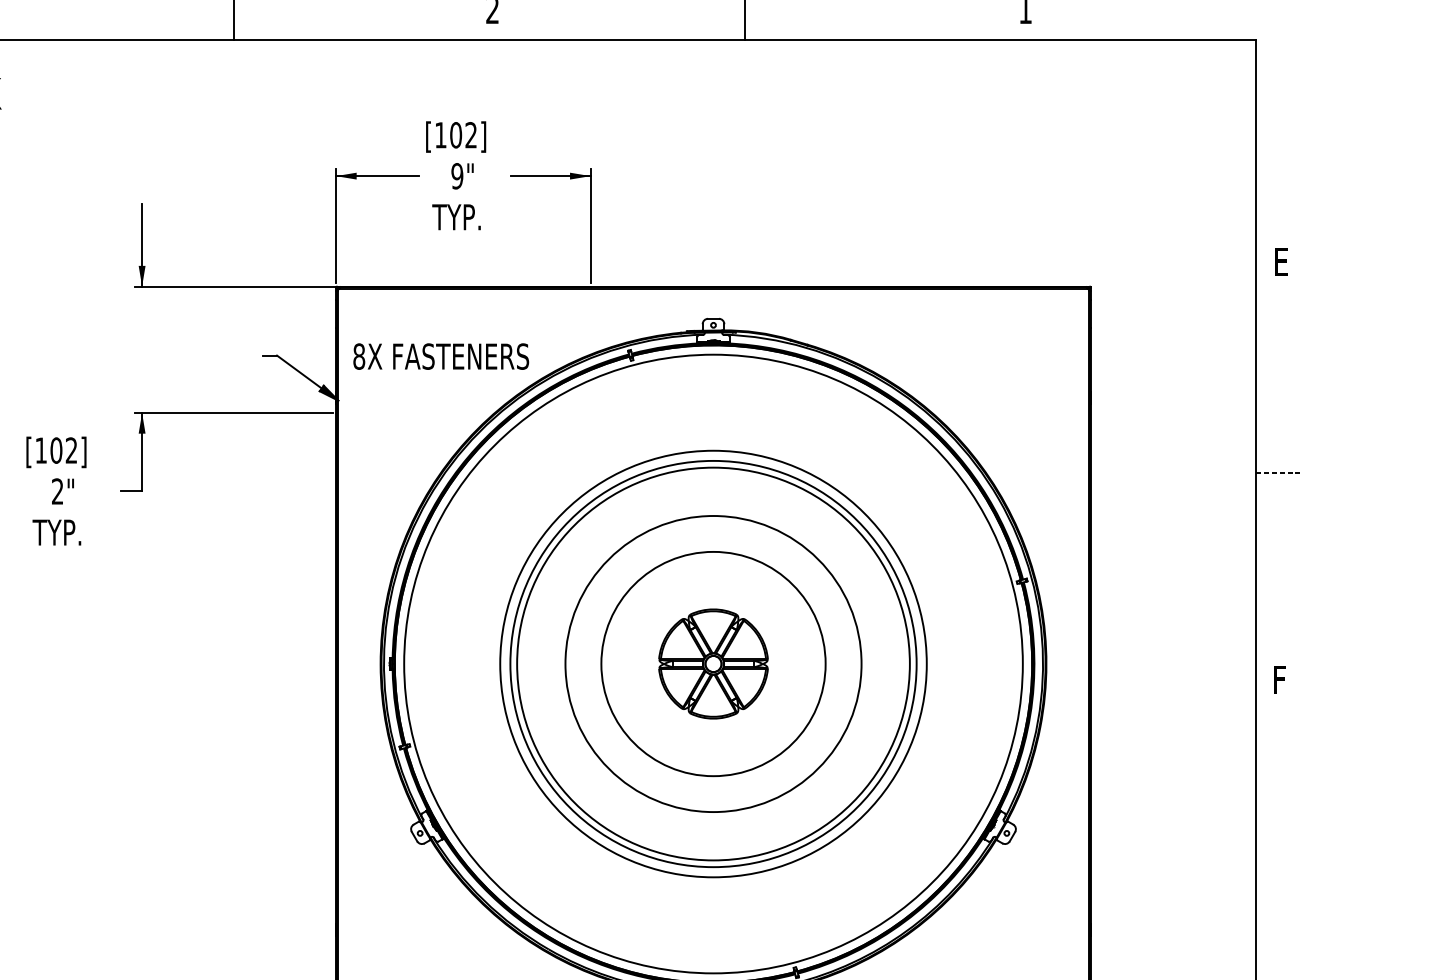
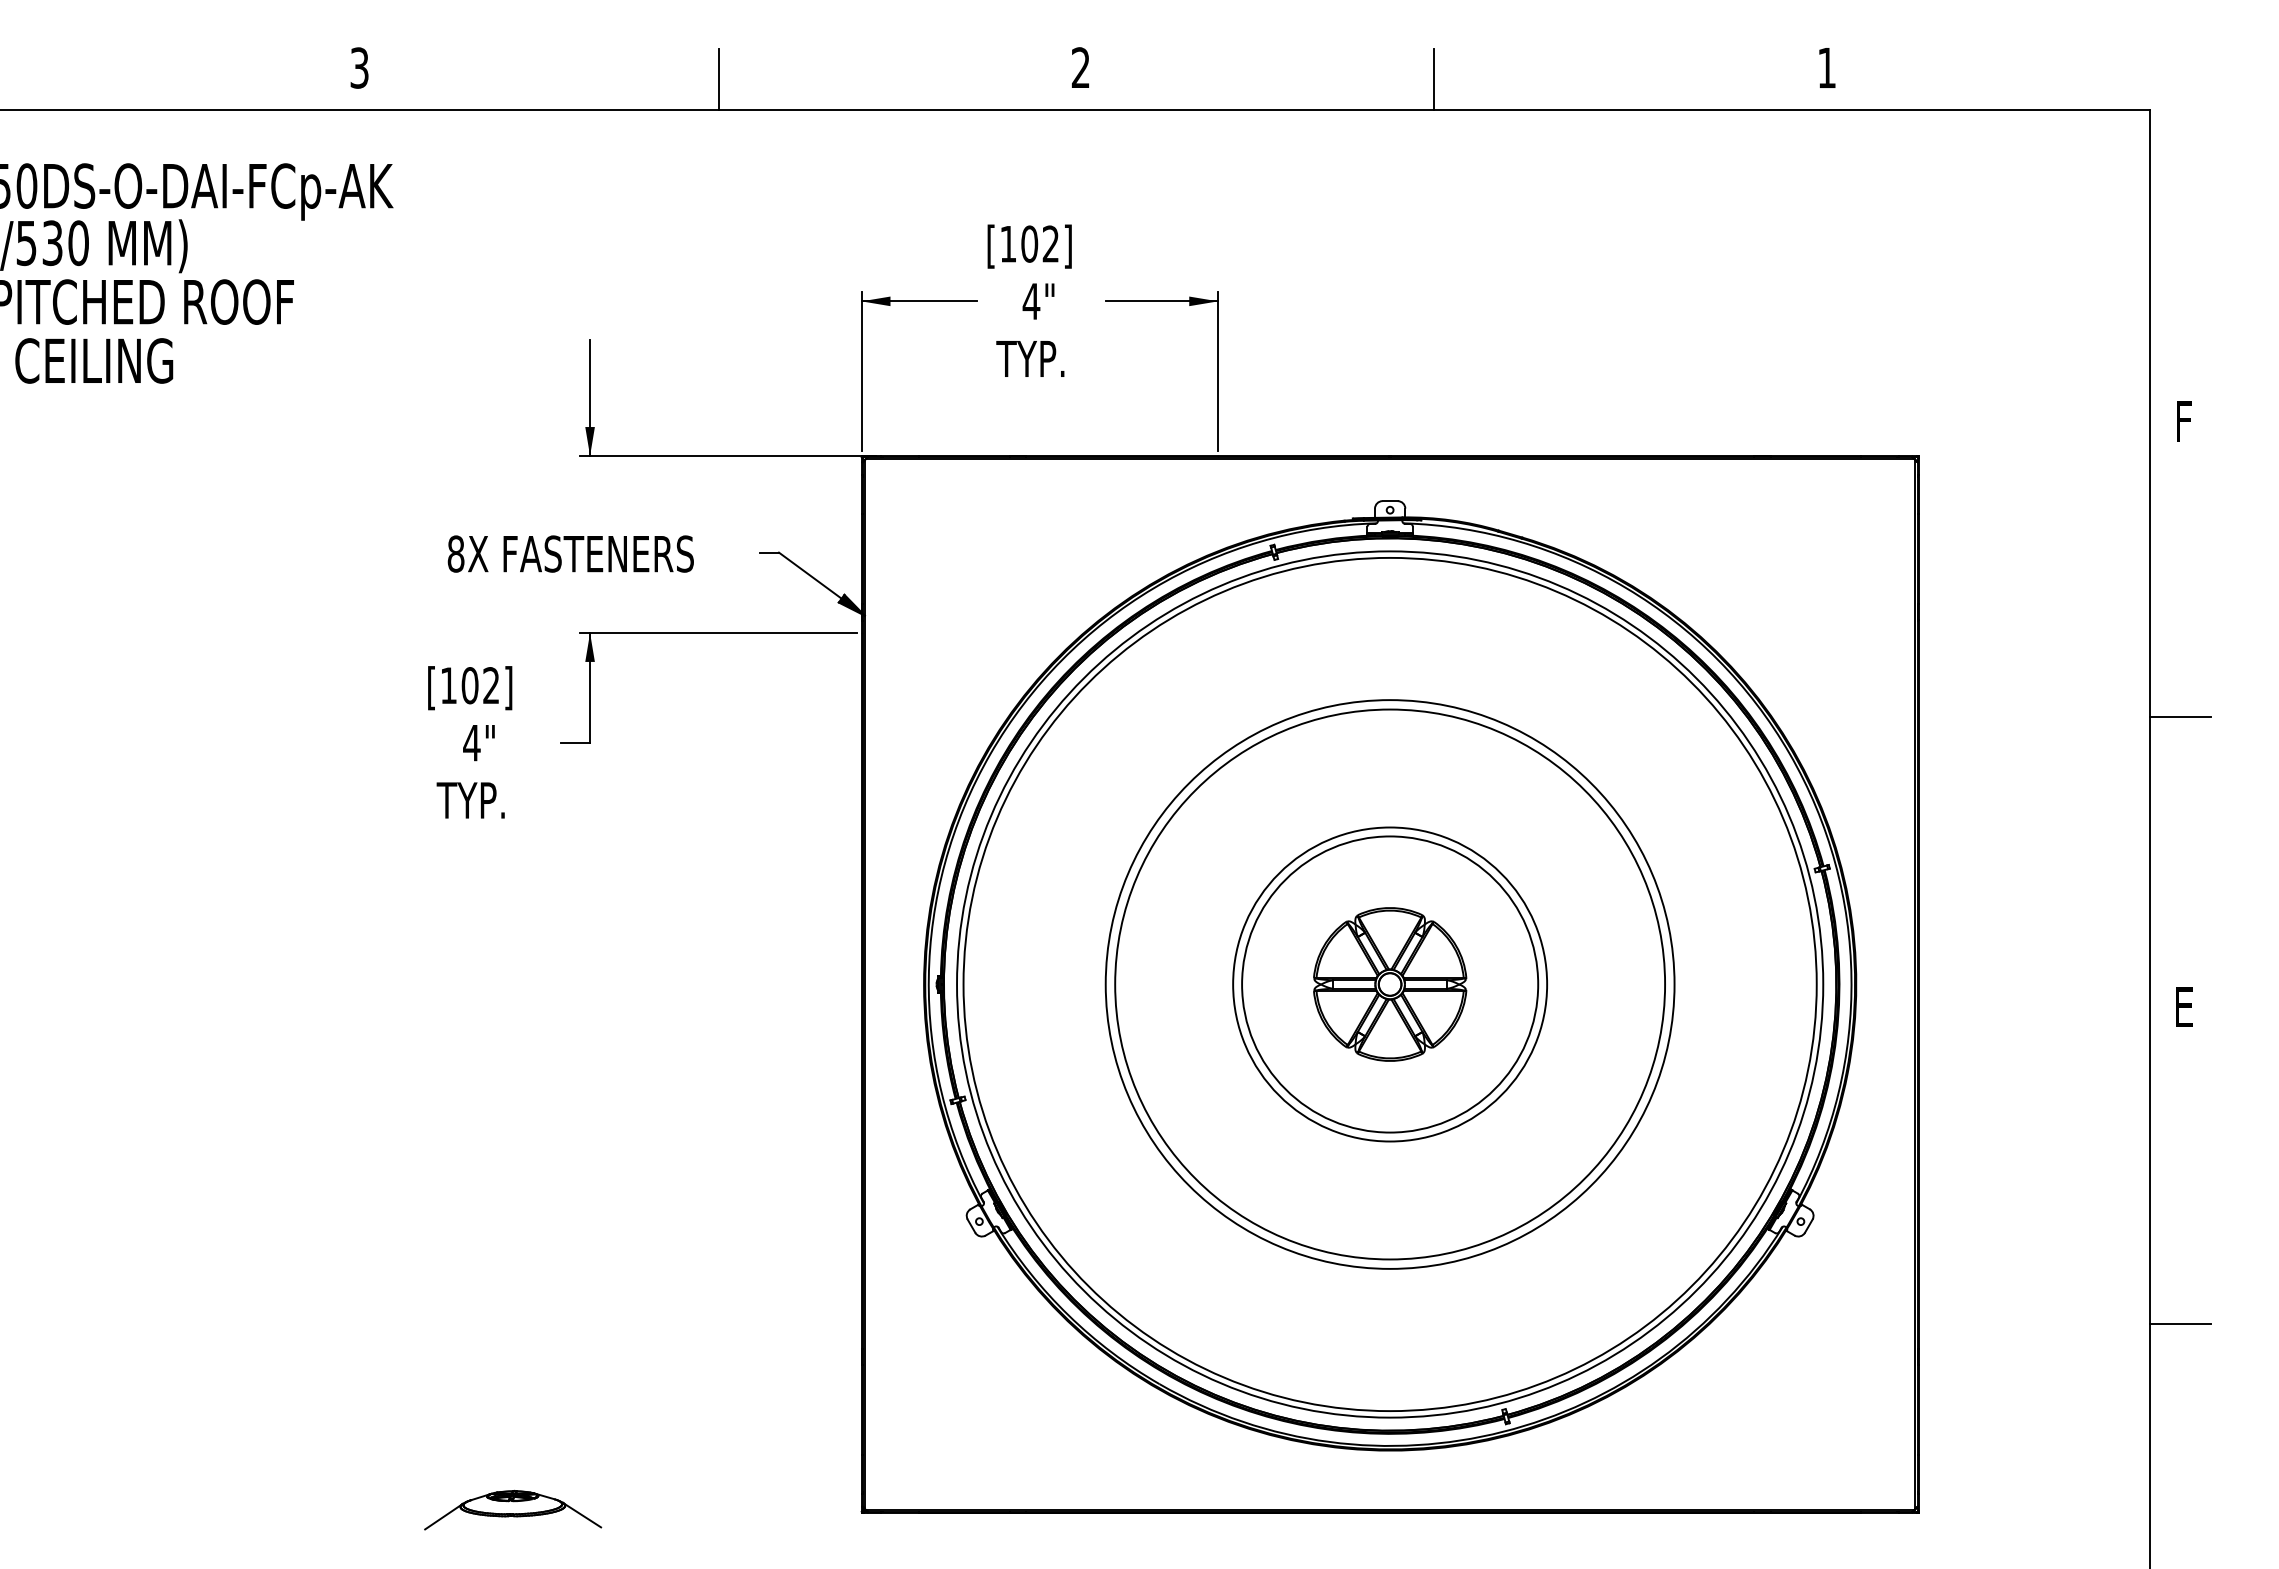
text: (457, 176) -> (1031, 301), 9" -> 4"
text: (1282, 261) -> (2186, 421), E -> F
text: (440, 356) -> (570, 553), moved
line: (1277, 473) -> (2180, 717), dashed -> solid
text: (57, 491) -> (471, 742), 2" -> 4"
circle: (713, 664) -> (1389, 984), size x1.43
circle: (713, 664) -> (1390, 984), size x0.71
text: (1281, 679) -> (2185, 1006), F -> E
line: (1277, 906) -> (2179, 1324), added

